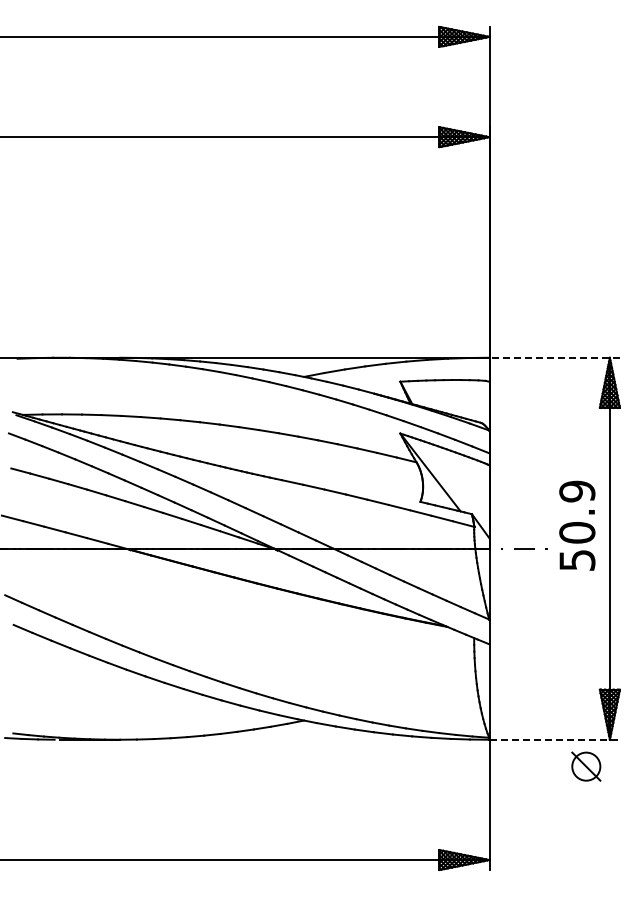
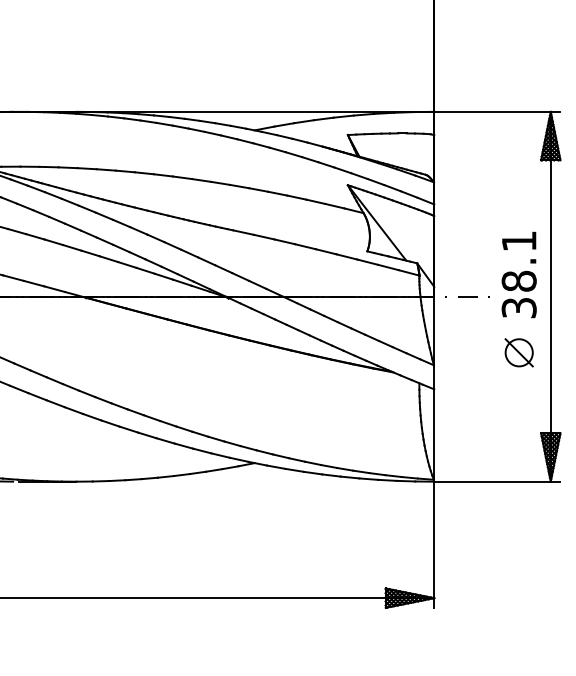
line: (554, 357) -> (497, 111), dashed -> solid
text: (577, 525) -> (519, 274), 50.9 -> 38.1
line: (555, 739) -> (498, 481), dashed -> solid
part: (586, 766) -> (519, 352), moved

